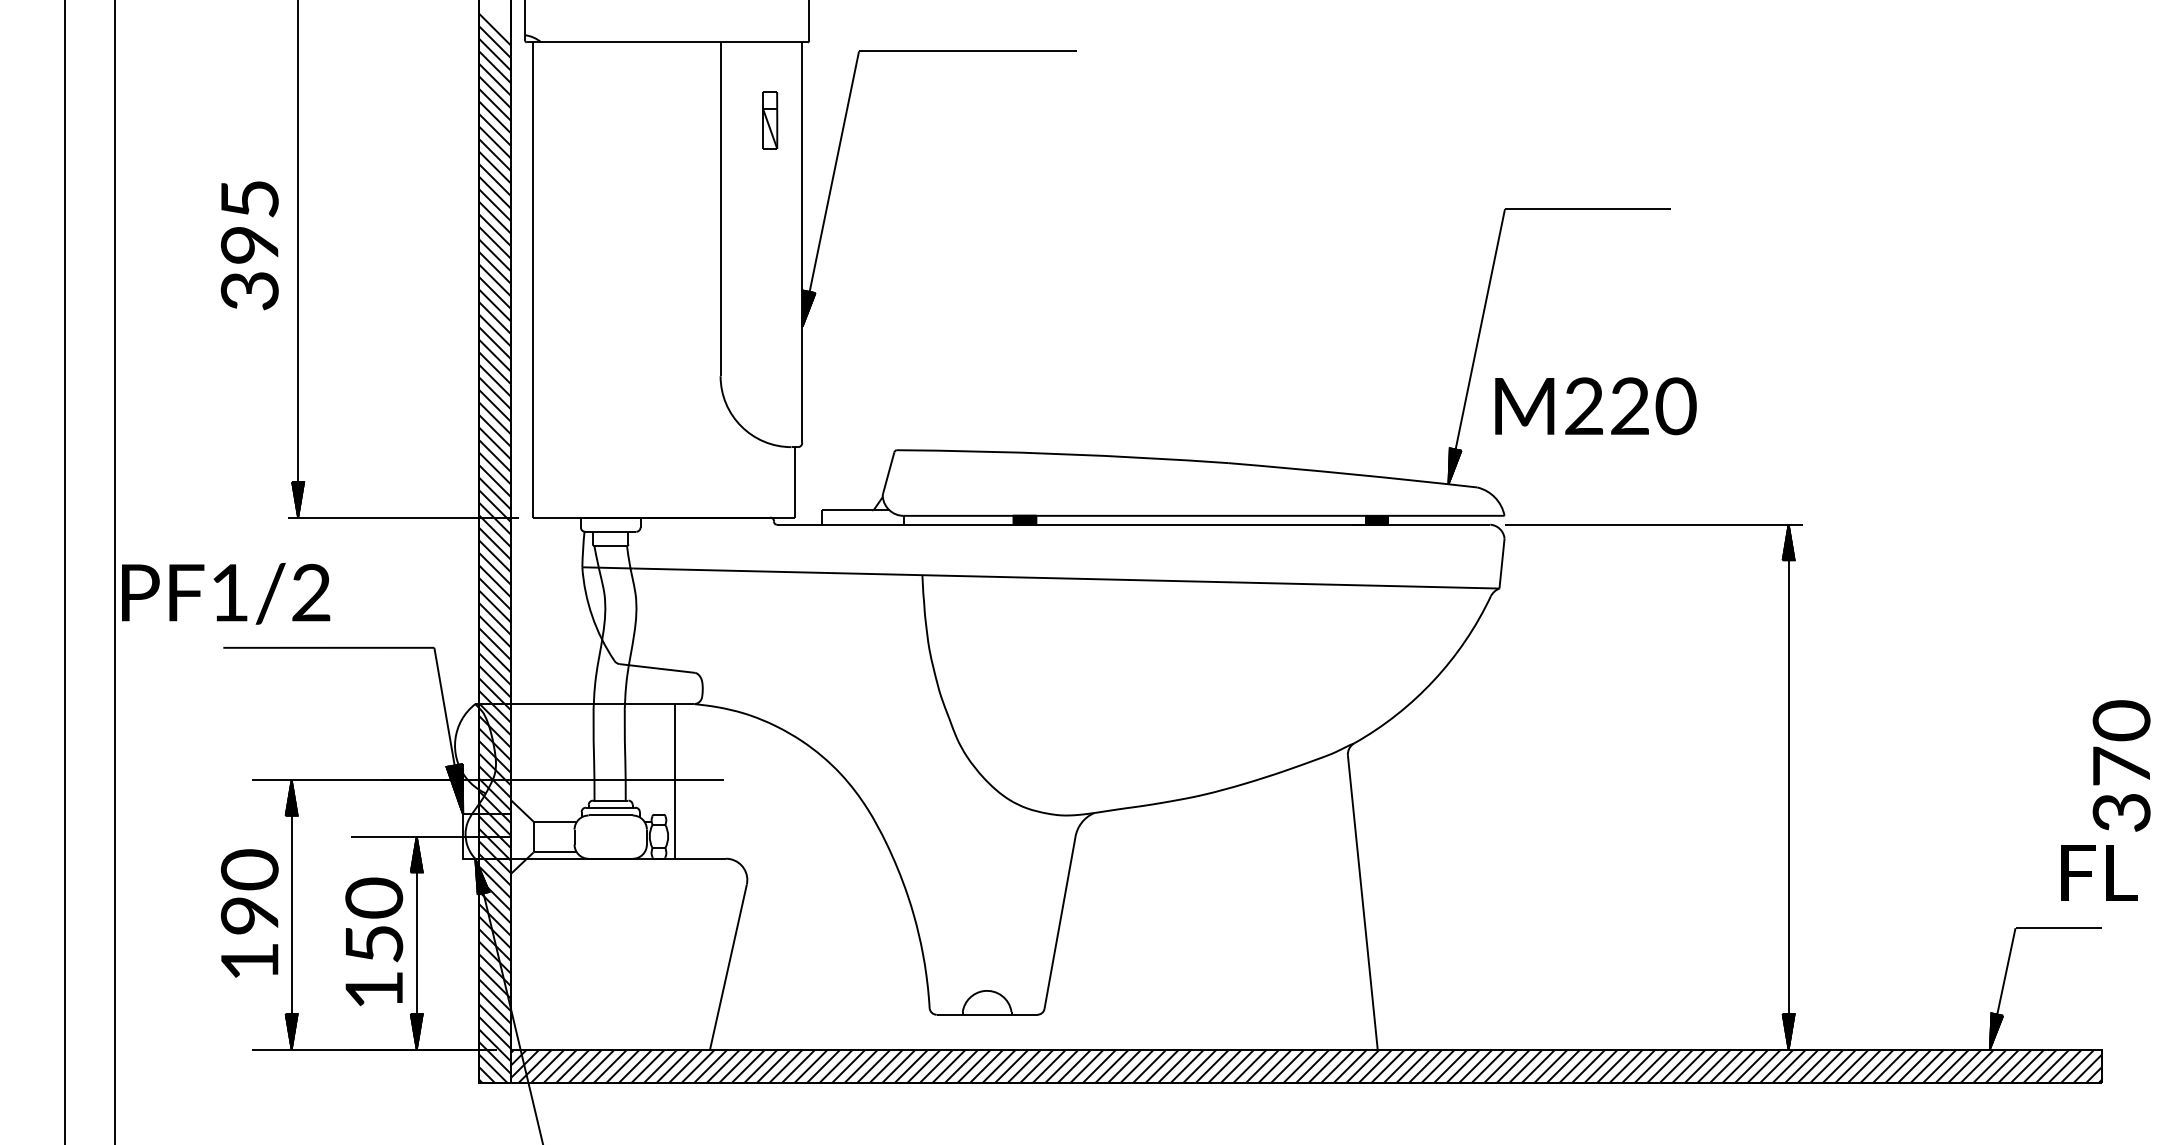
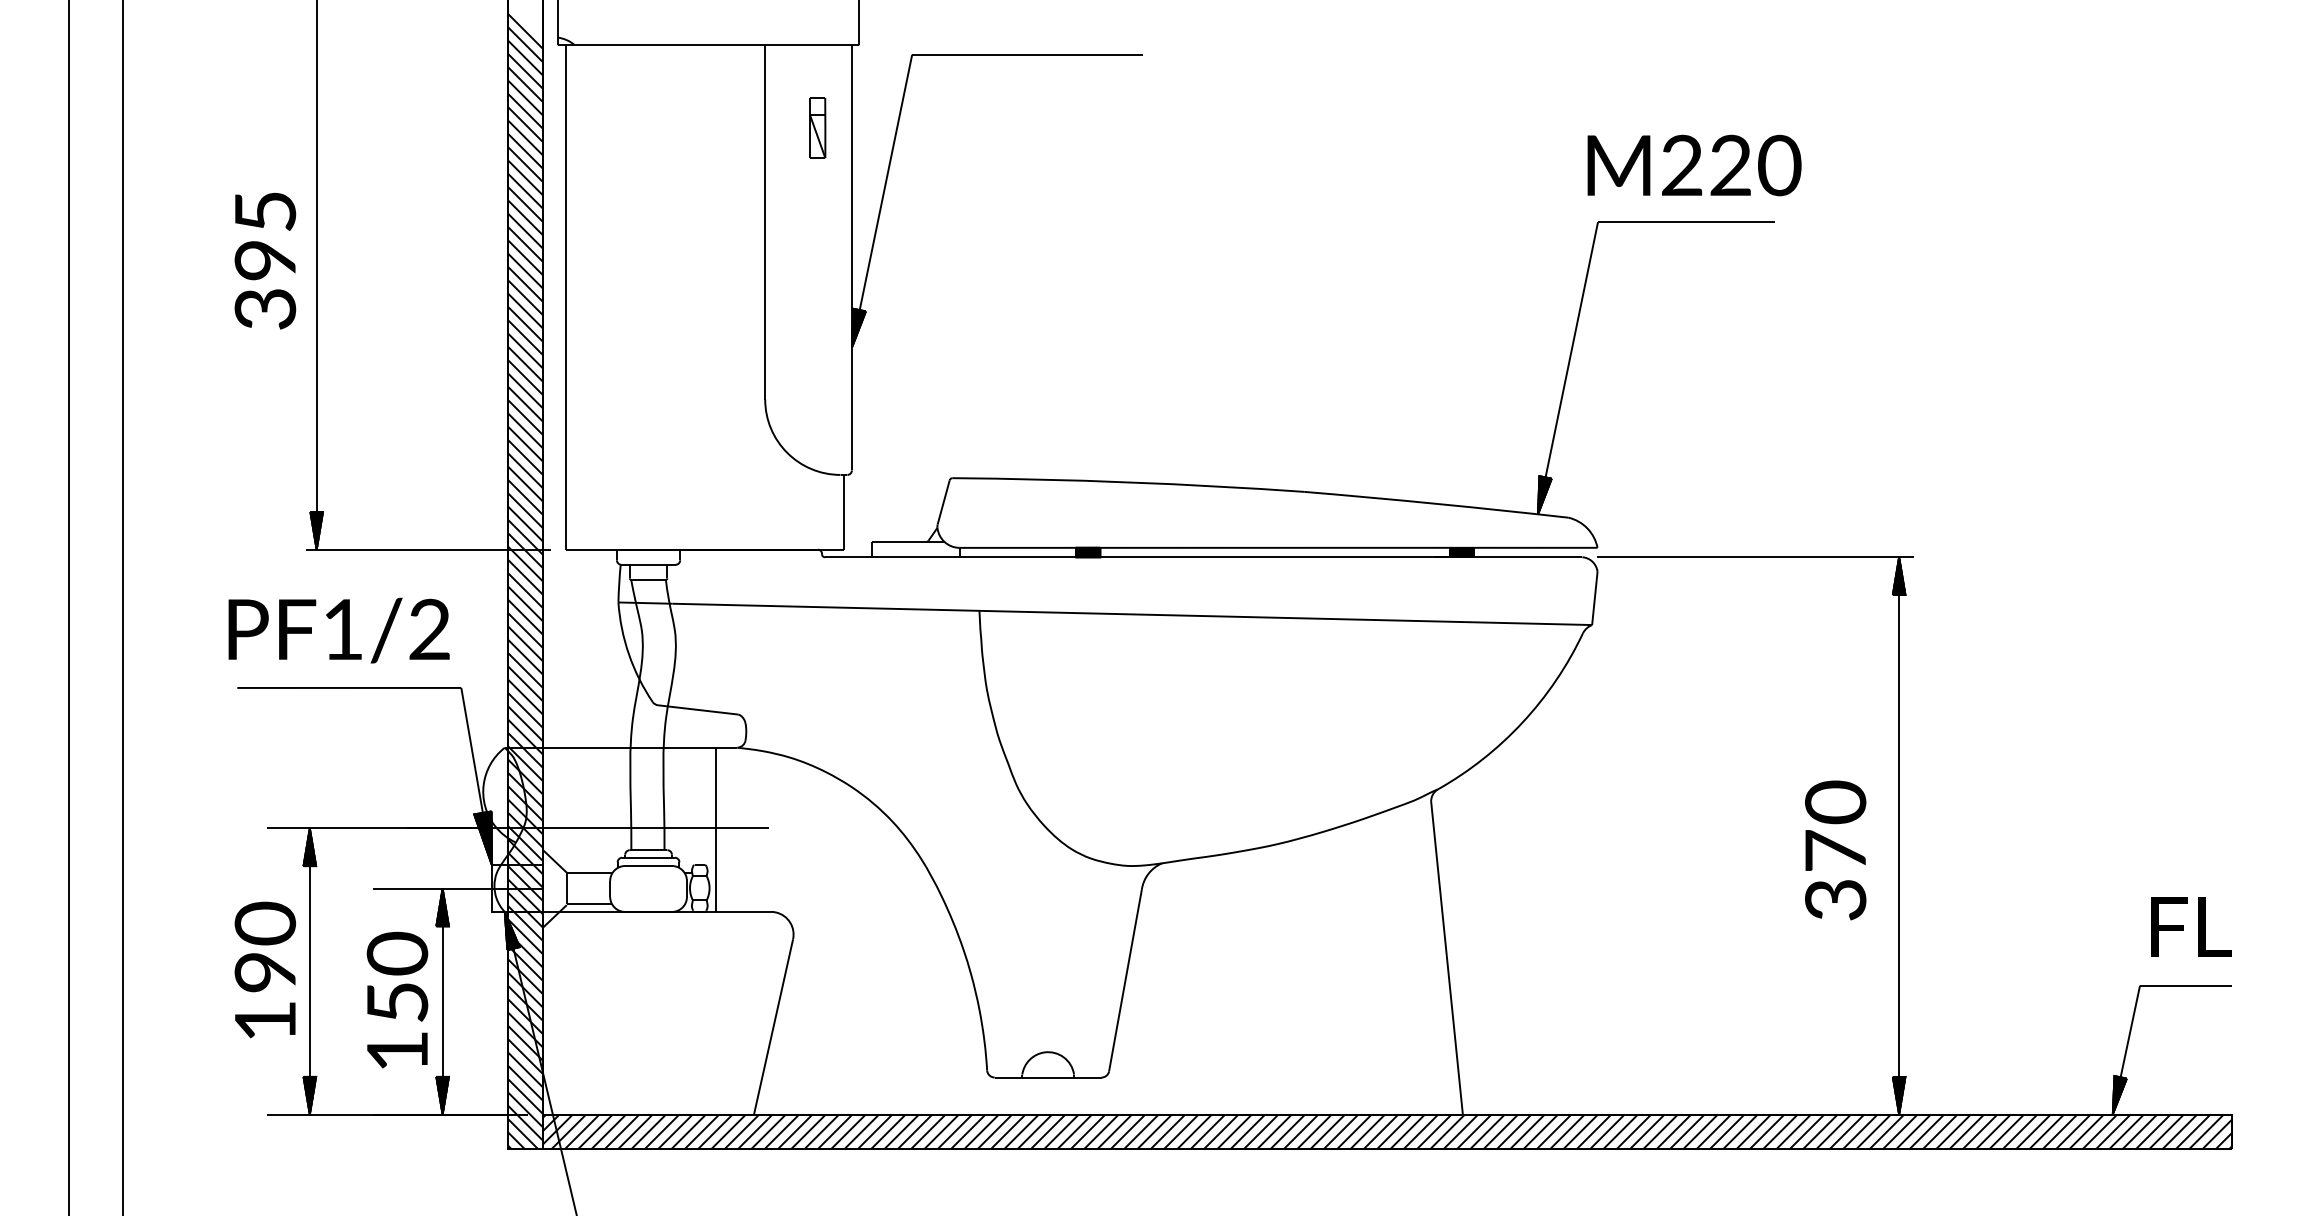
text: (1595, 406) -> (1694, 165), moved
text: (225, 593) -> (338, 630), moved
text: (2121, 766) -> (1835, 850), moved
text: (2099, 872) -> (2191, 926), moved

